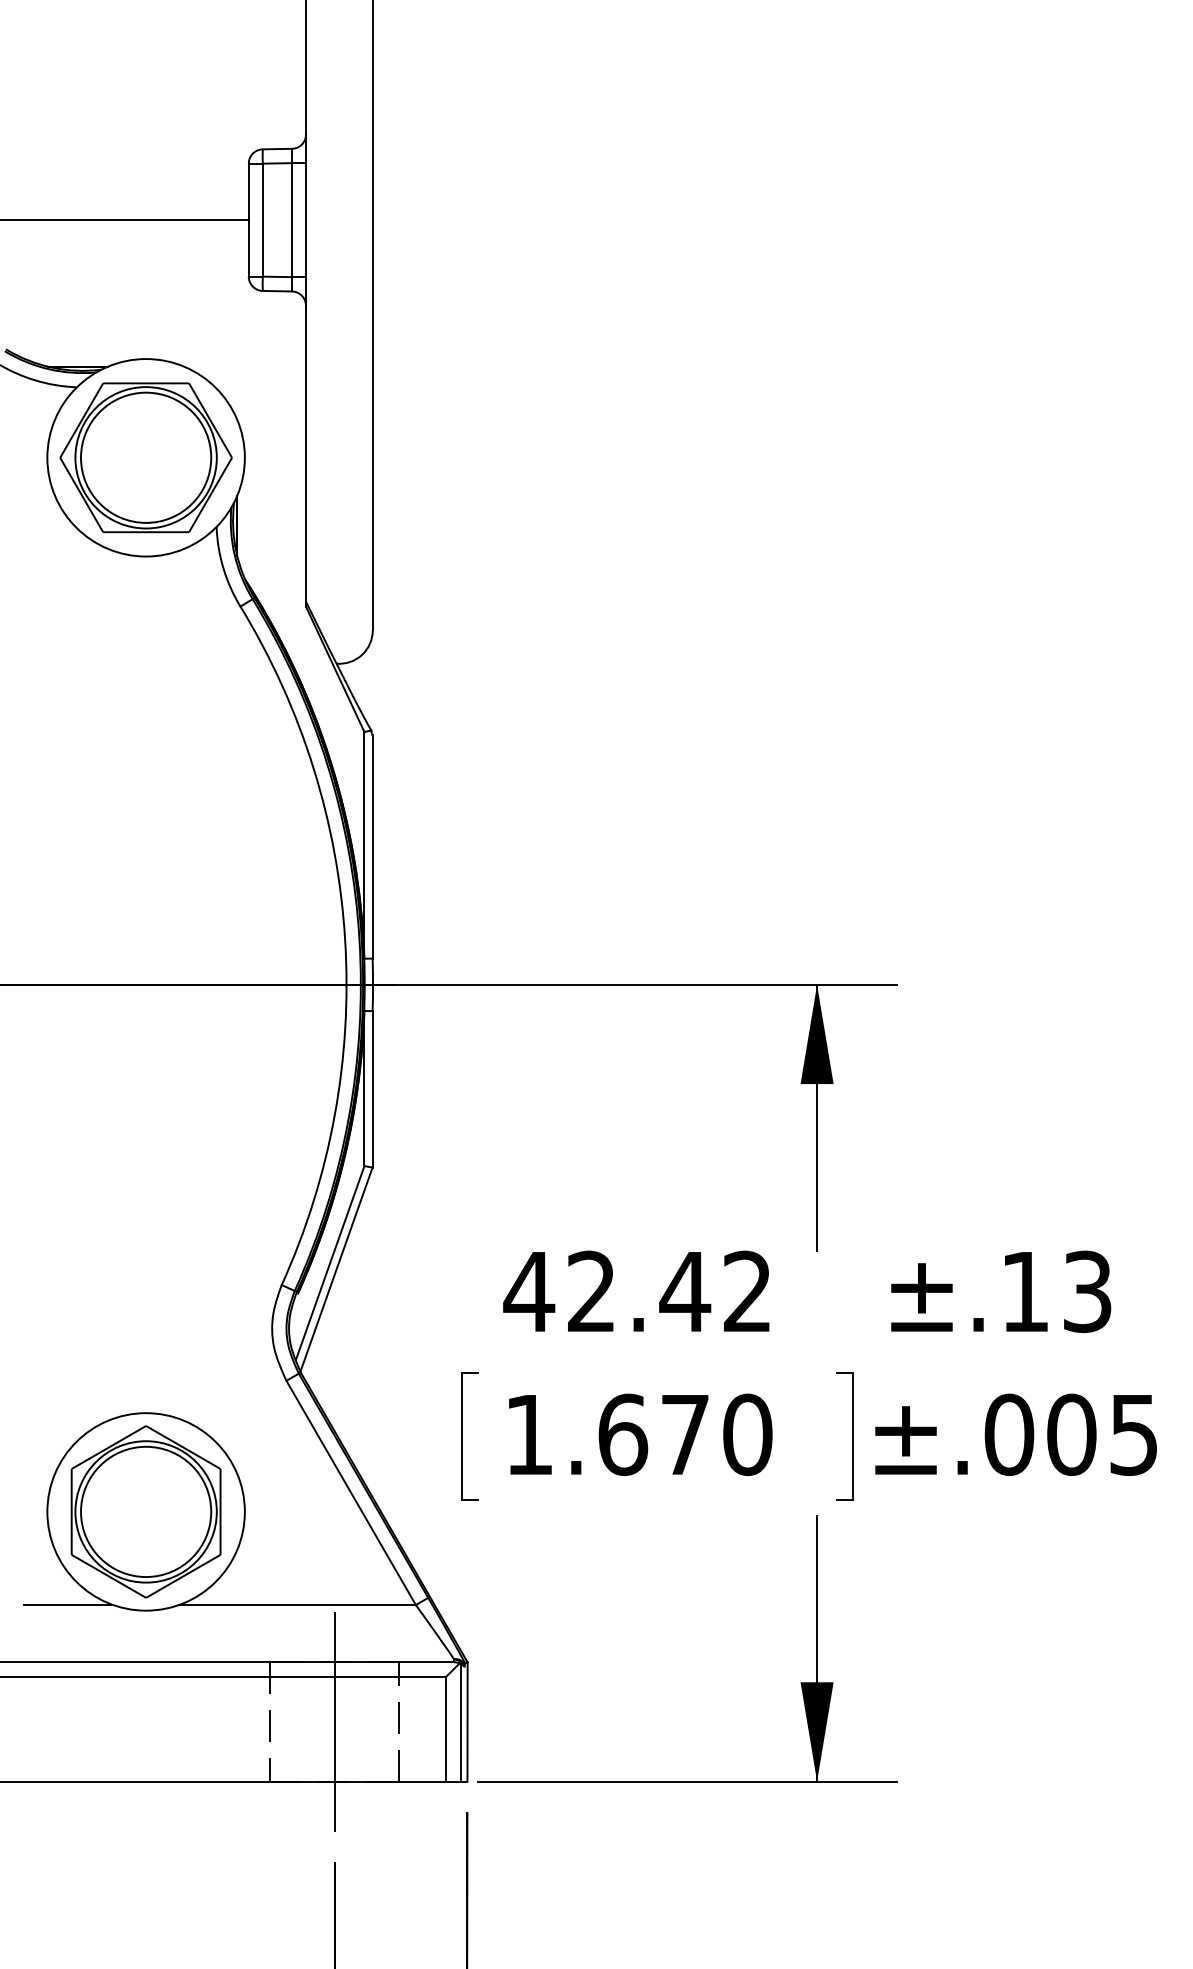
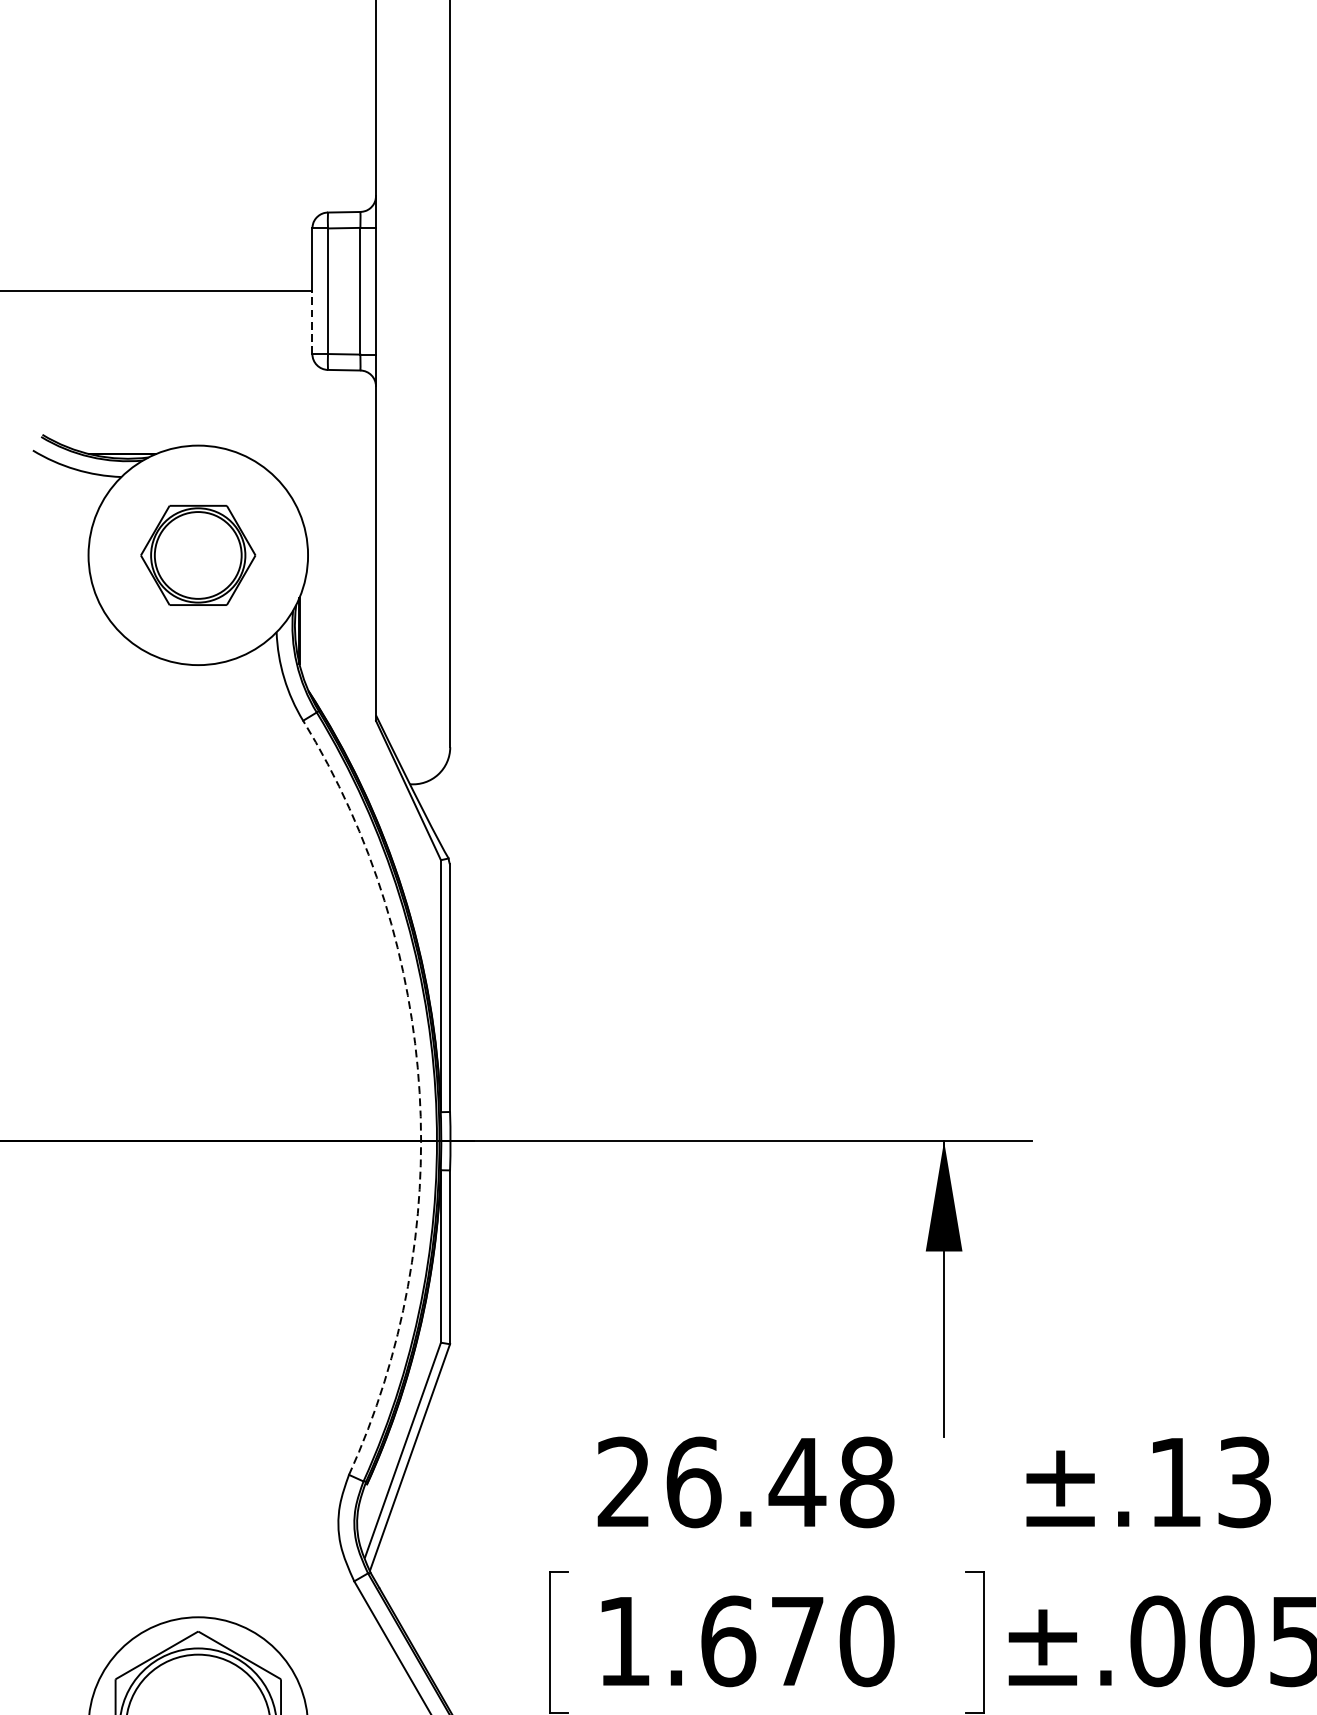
line: (248, 247) -> (312, 321), solid -> dashed
part: (145, 457) -> (197, 555), size x0.6
arc: (345, 940) -> (419, 1091), solid -> dashed
text: (637, 1291) -> (744, 1482), 42.42 -> 26.48

